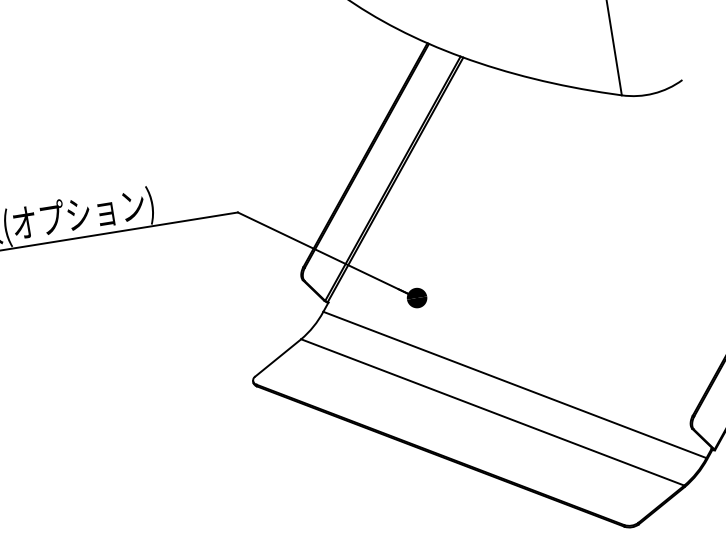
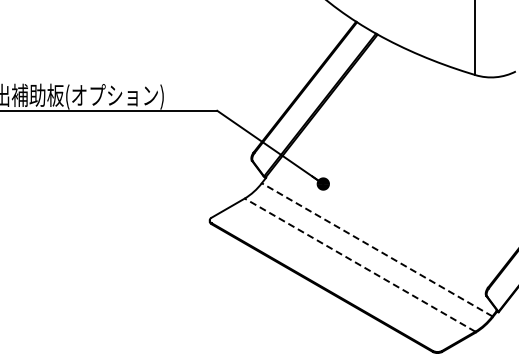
line: (513, 384) -> (376, 249), solid -> dashed
line: (491, 411) -> (359, 264), solid -> dashed

